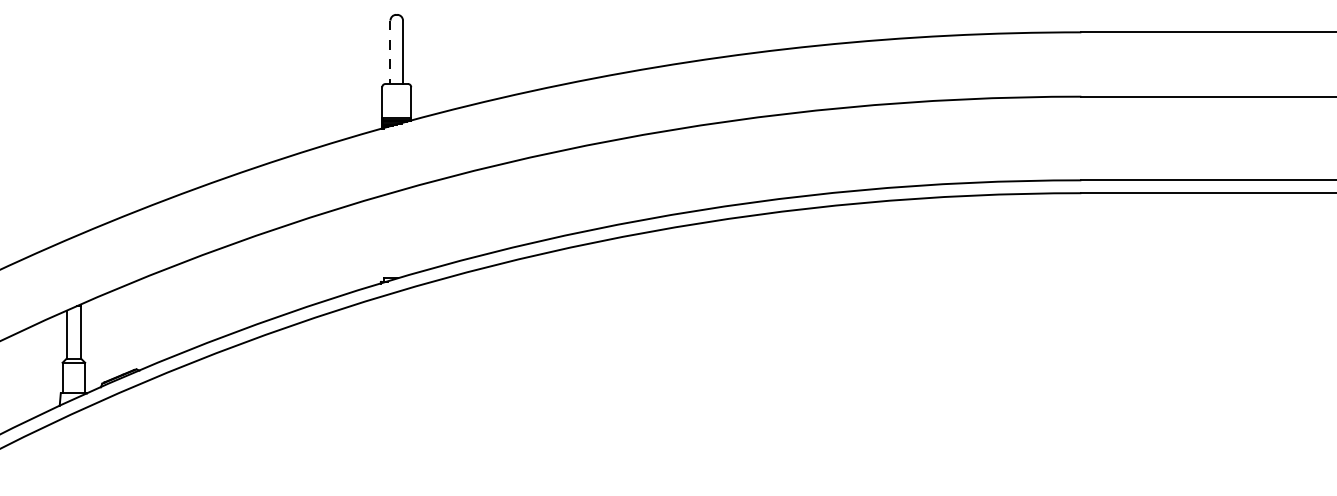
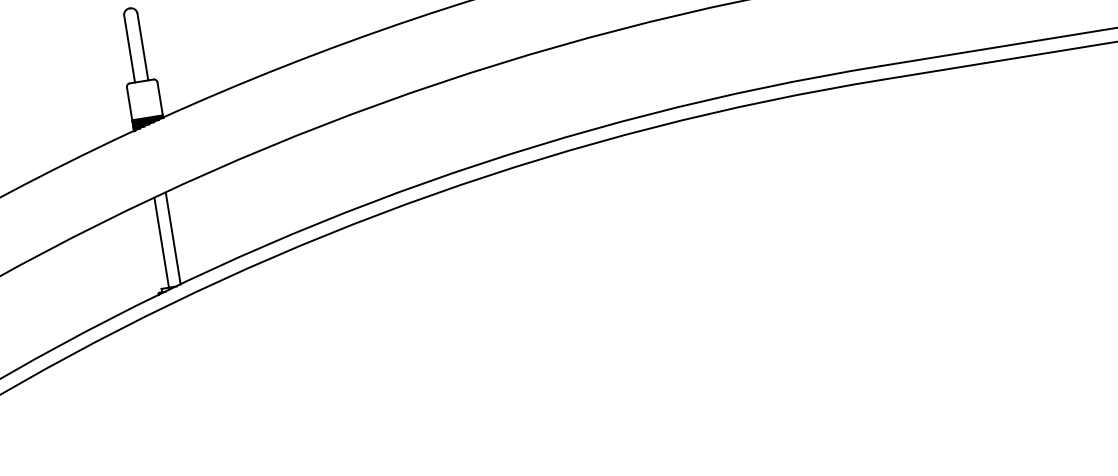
line: (390, 52) -> (129, 49), dashed -> solid
line: (402, 233) -> (173, 238), added
line: (391, 235) -> (162, 242), added

